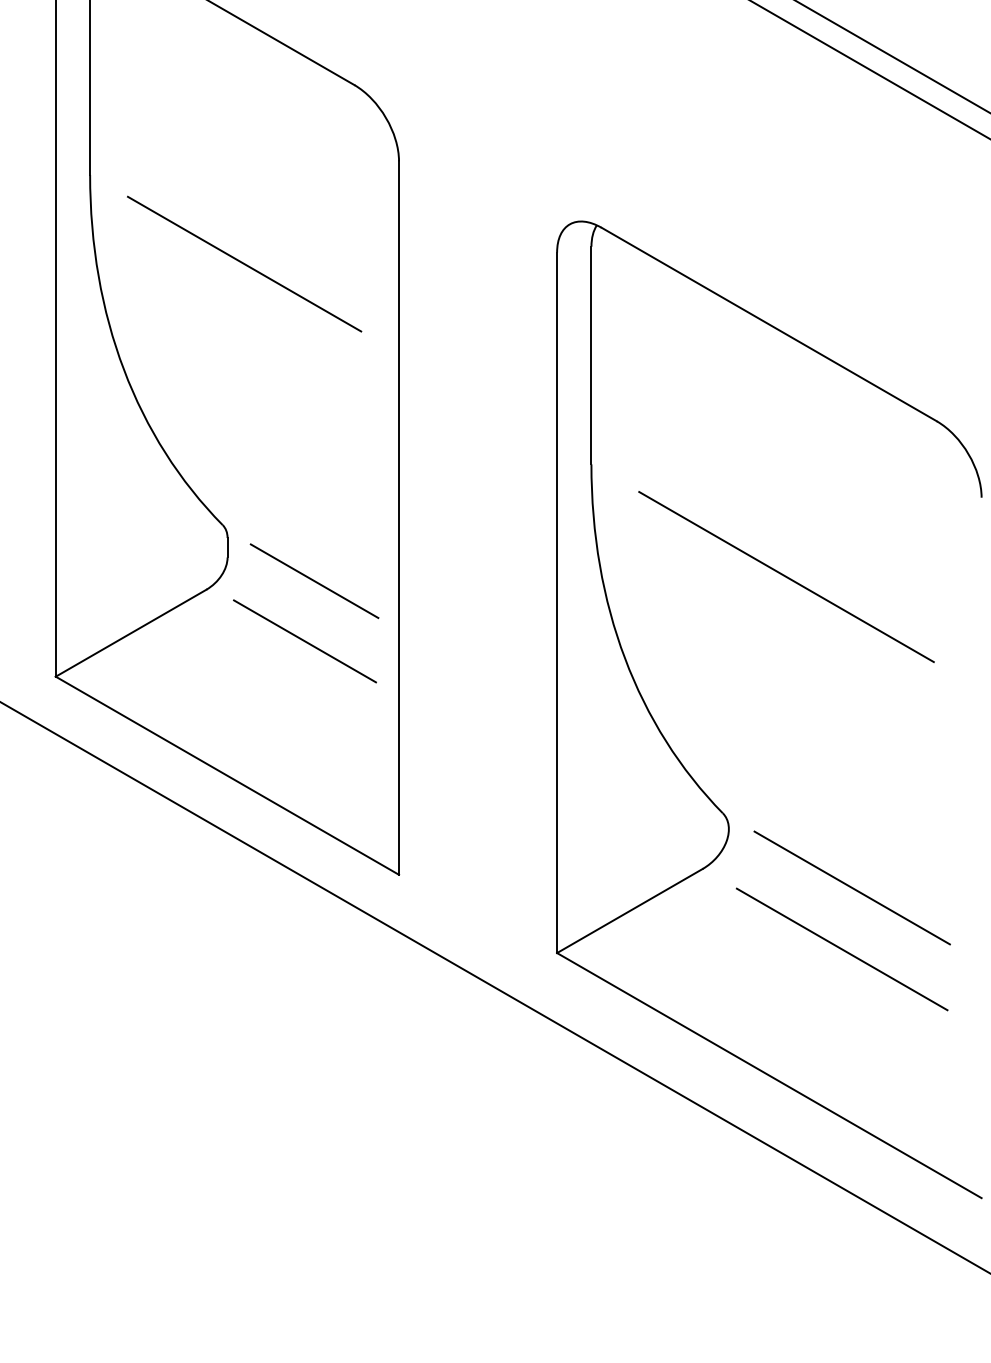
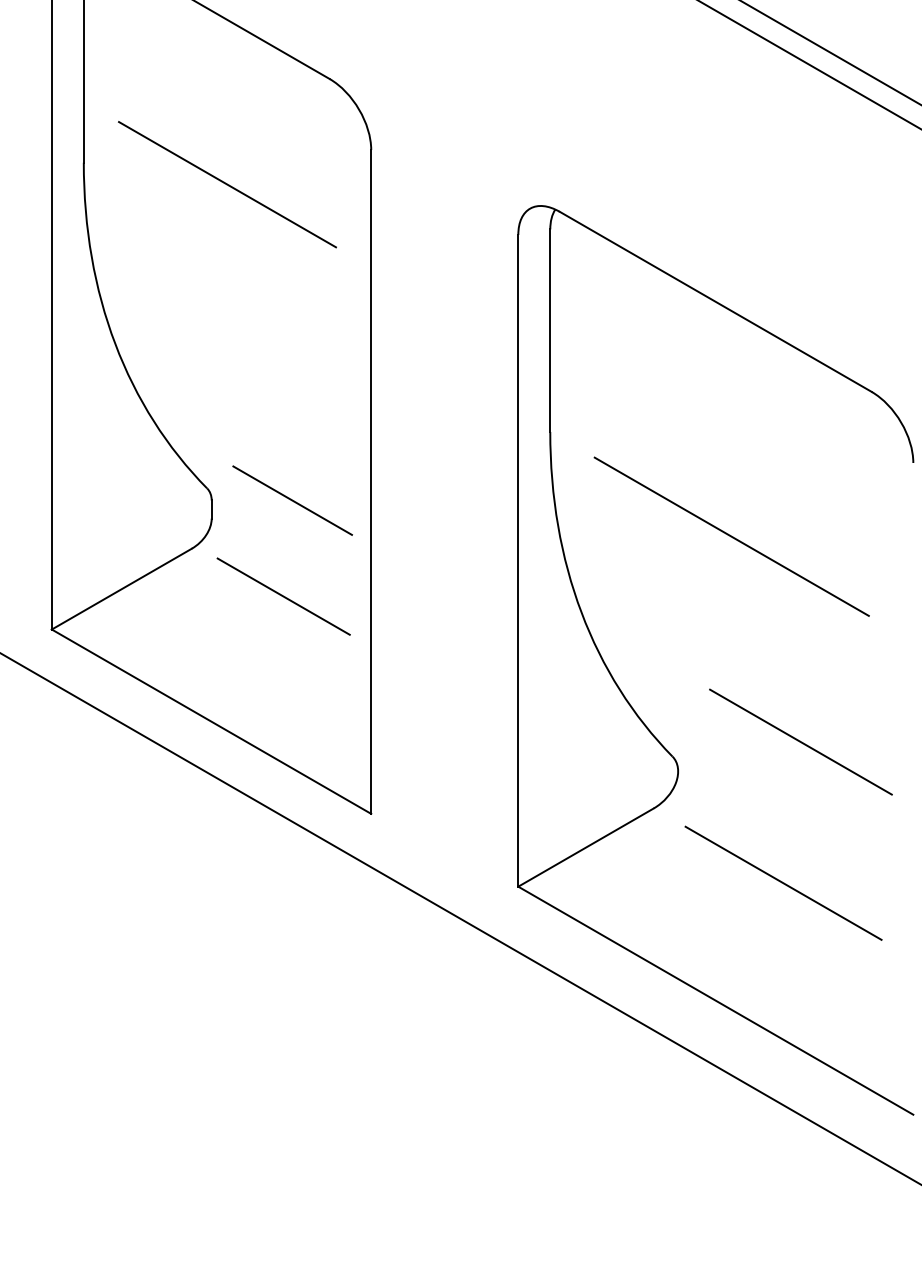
line: (244, 263) -> (227, 184), moved
line: (314, 581) -> (292, 500), moved
line: (851, 887) -> (800, 741), moved

